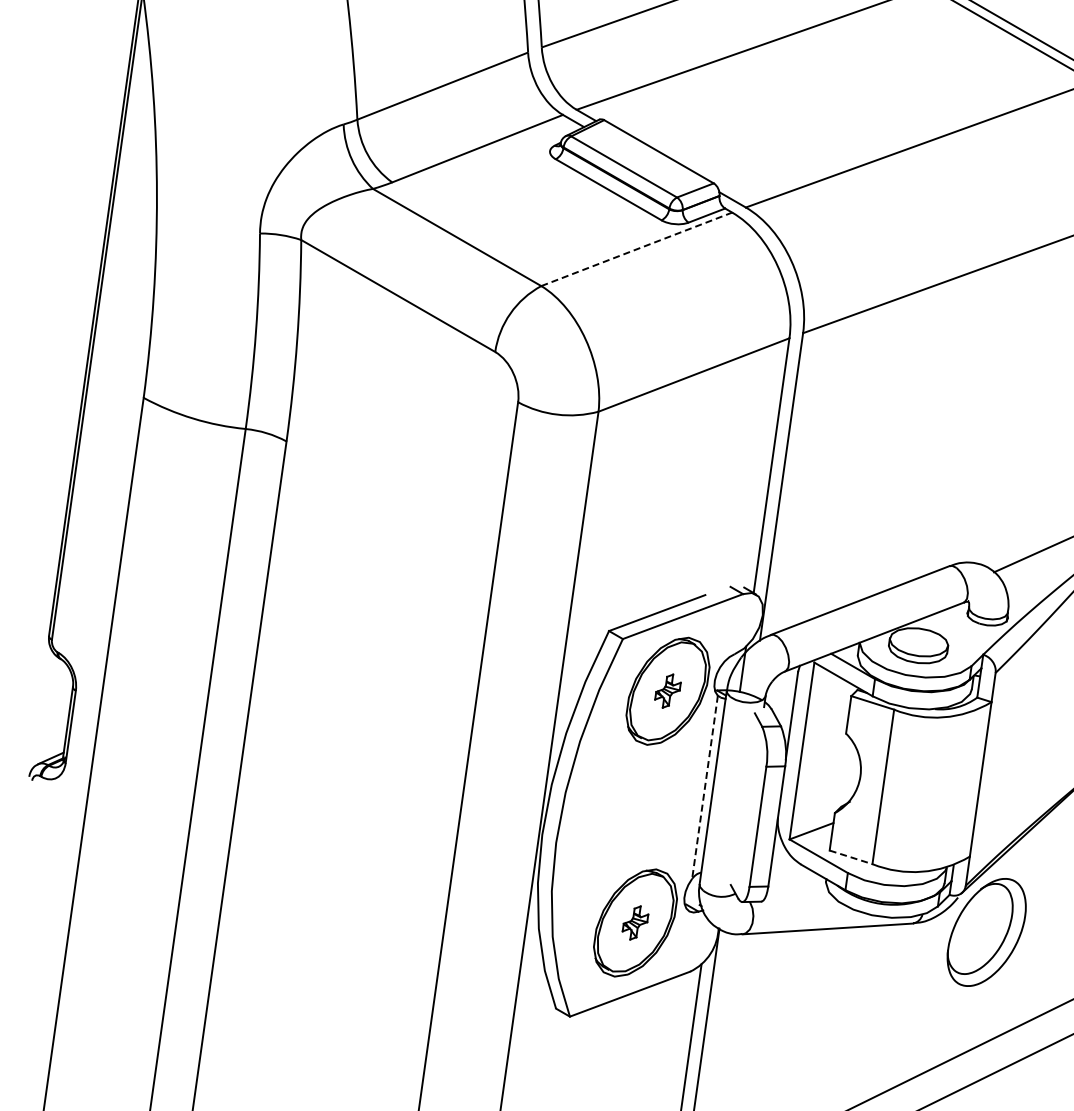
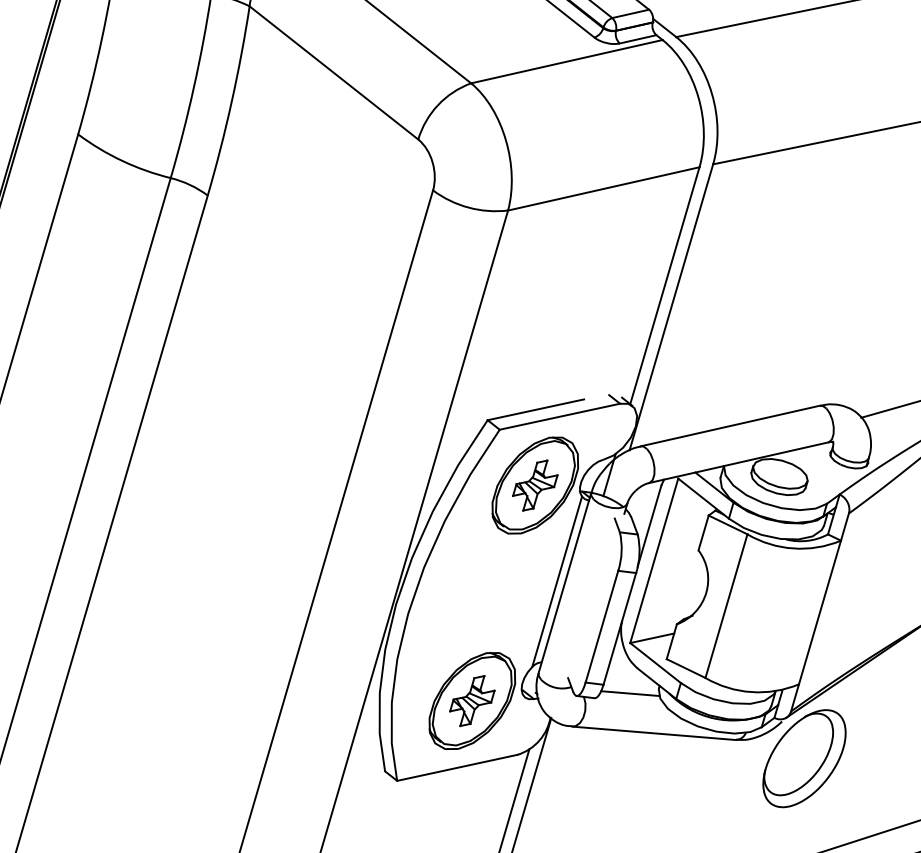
line: (637, 249) -> (567, 61), dashed -> solid
part: (667, 690) -> (534, 484), size x1.67
line: (704, 787) -> (556, 581), dashed -> solid
line: (851, 857) -> (686, 668), dashed -> solid
line: (796, 891) -> (629, 693), added
part: (635, 922) -> (472, 700), size x1.67

